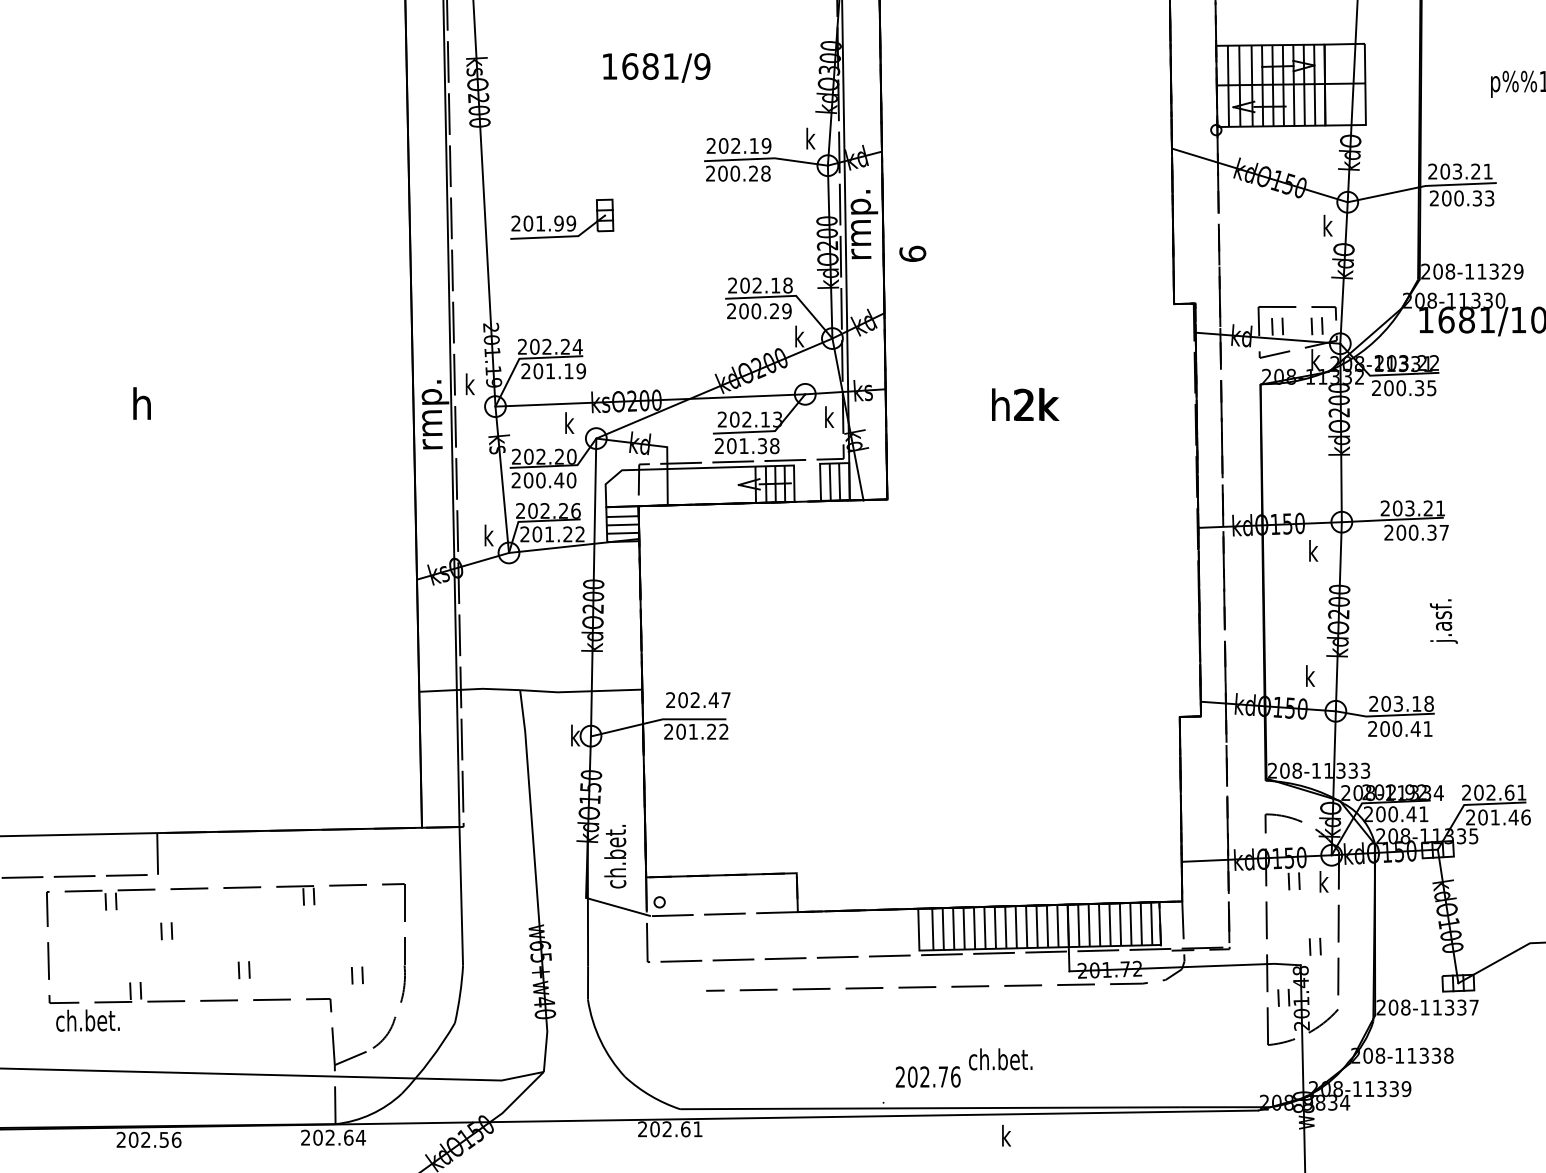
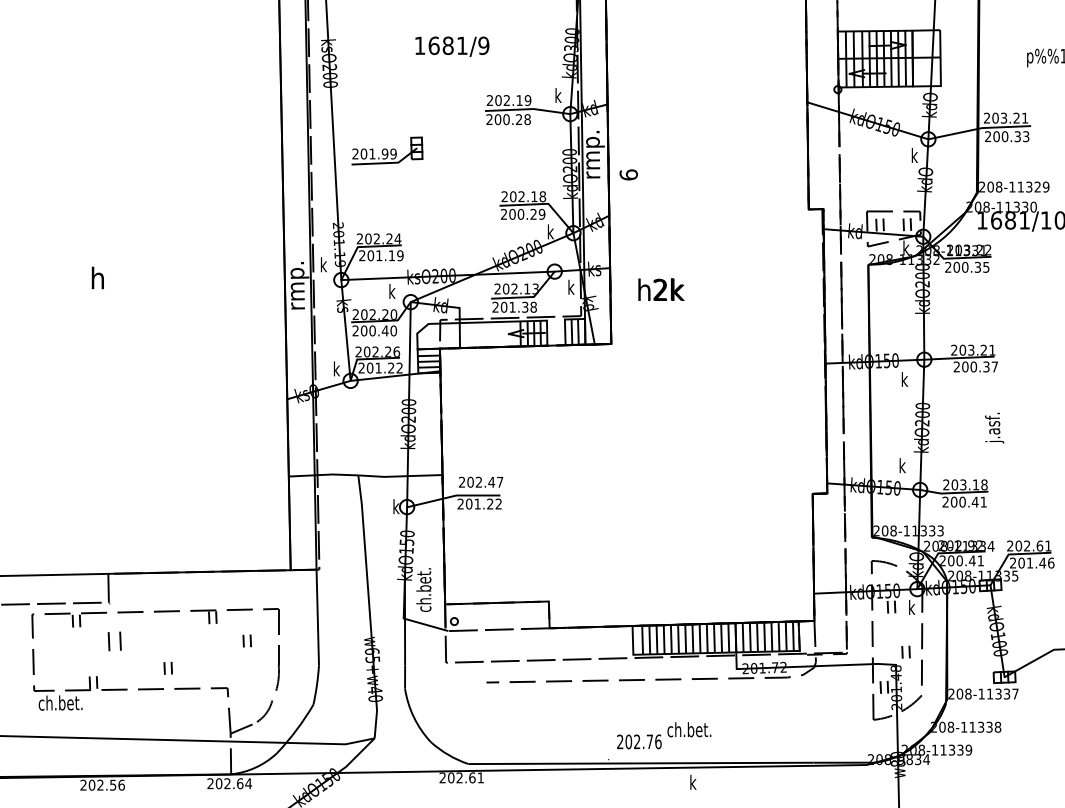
text: (1025, 404) -> (661, 289), moved
part: (166, 931) -> (114, 641), size x1.6
part: (356, 974) -> (246, 640), moved

